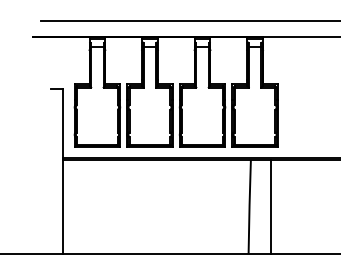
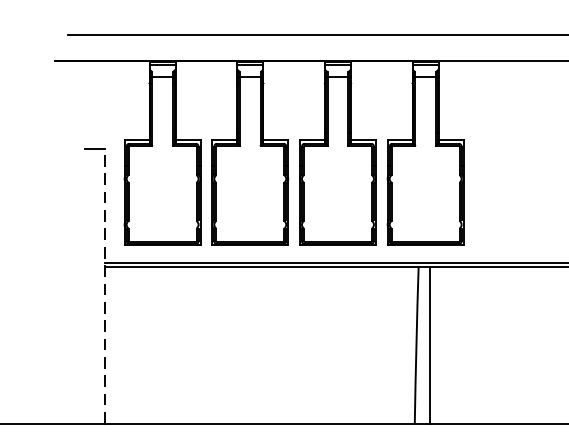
line: (62, 171) -> (104, 285), solid -> dashed
line: (270, 206) -> (429, 344), moved

